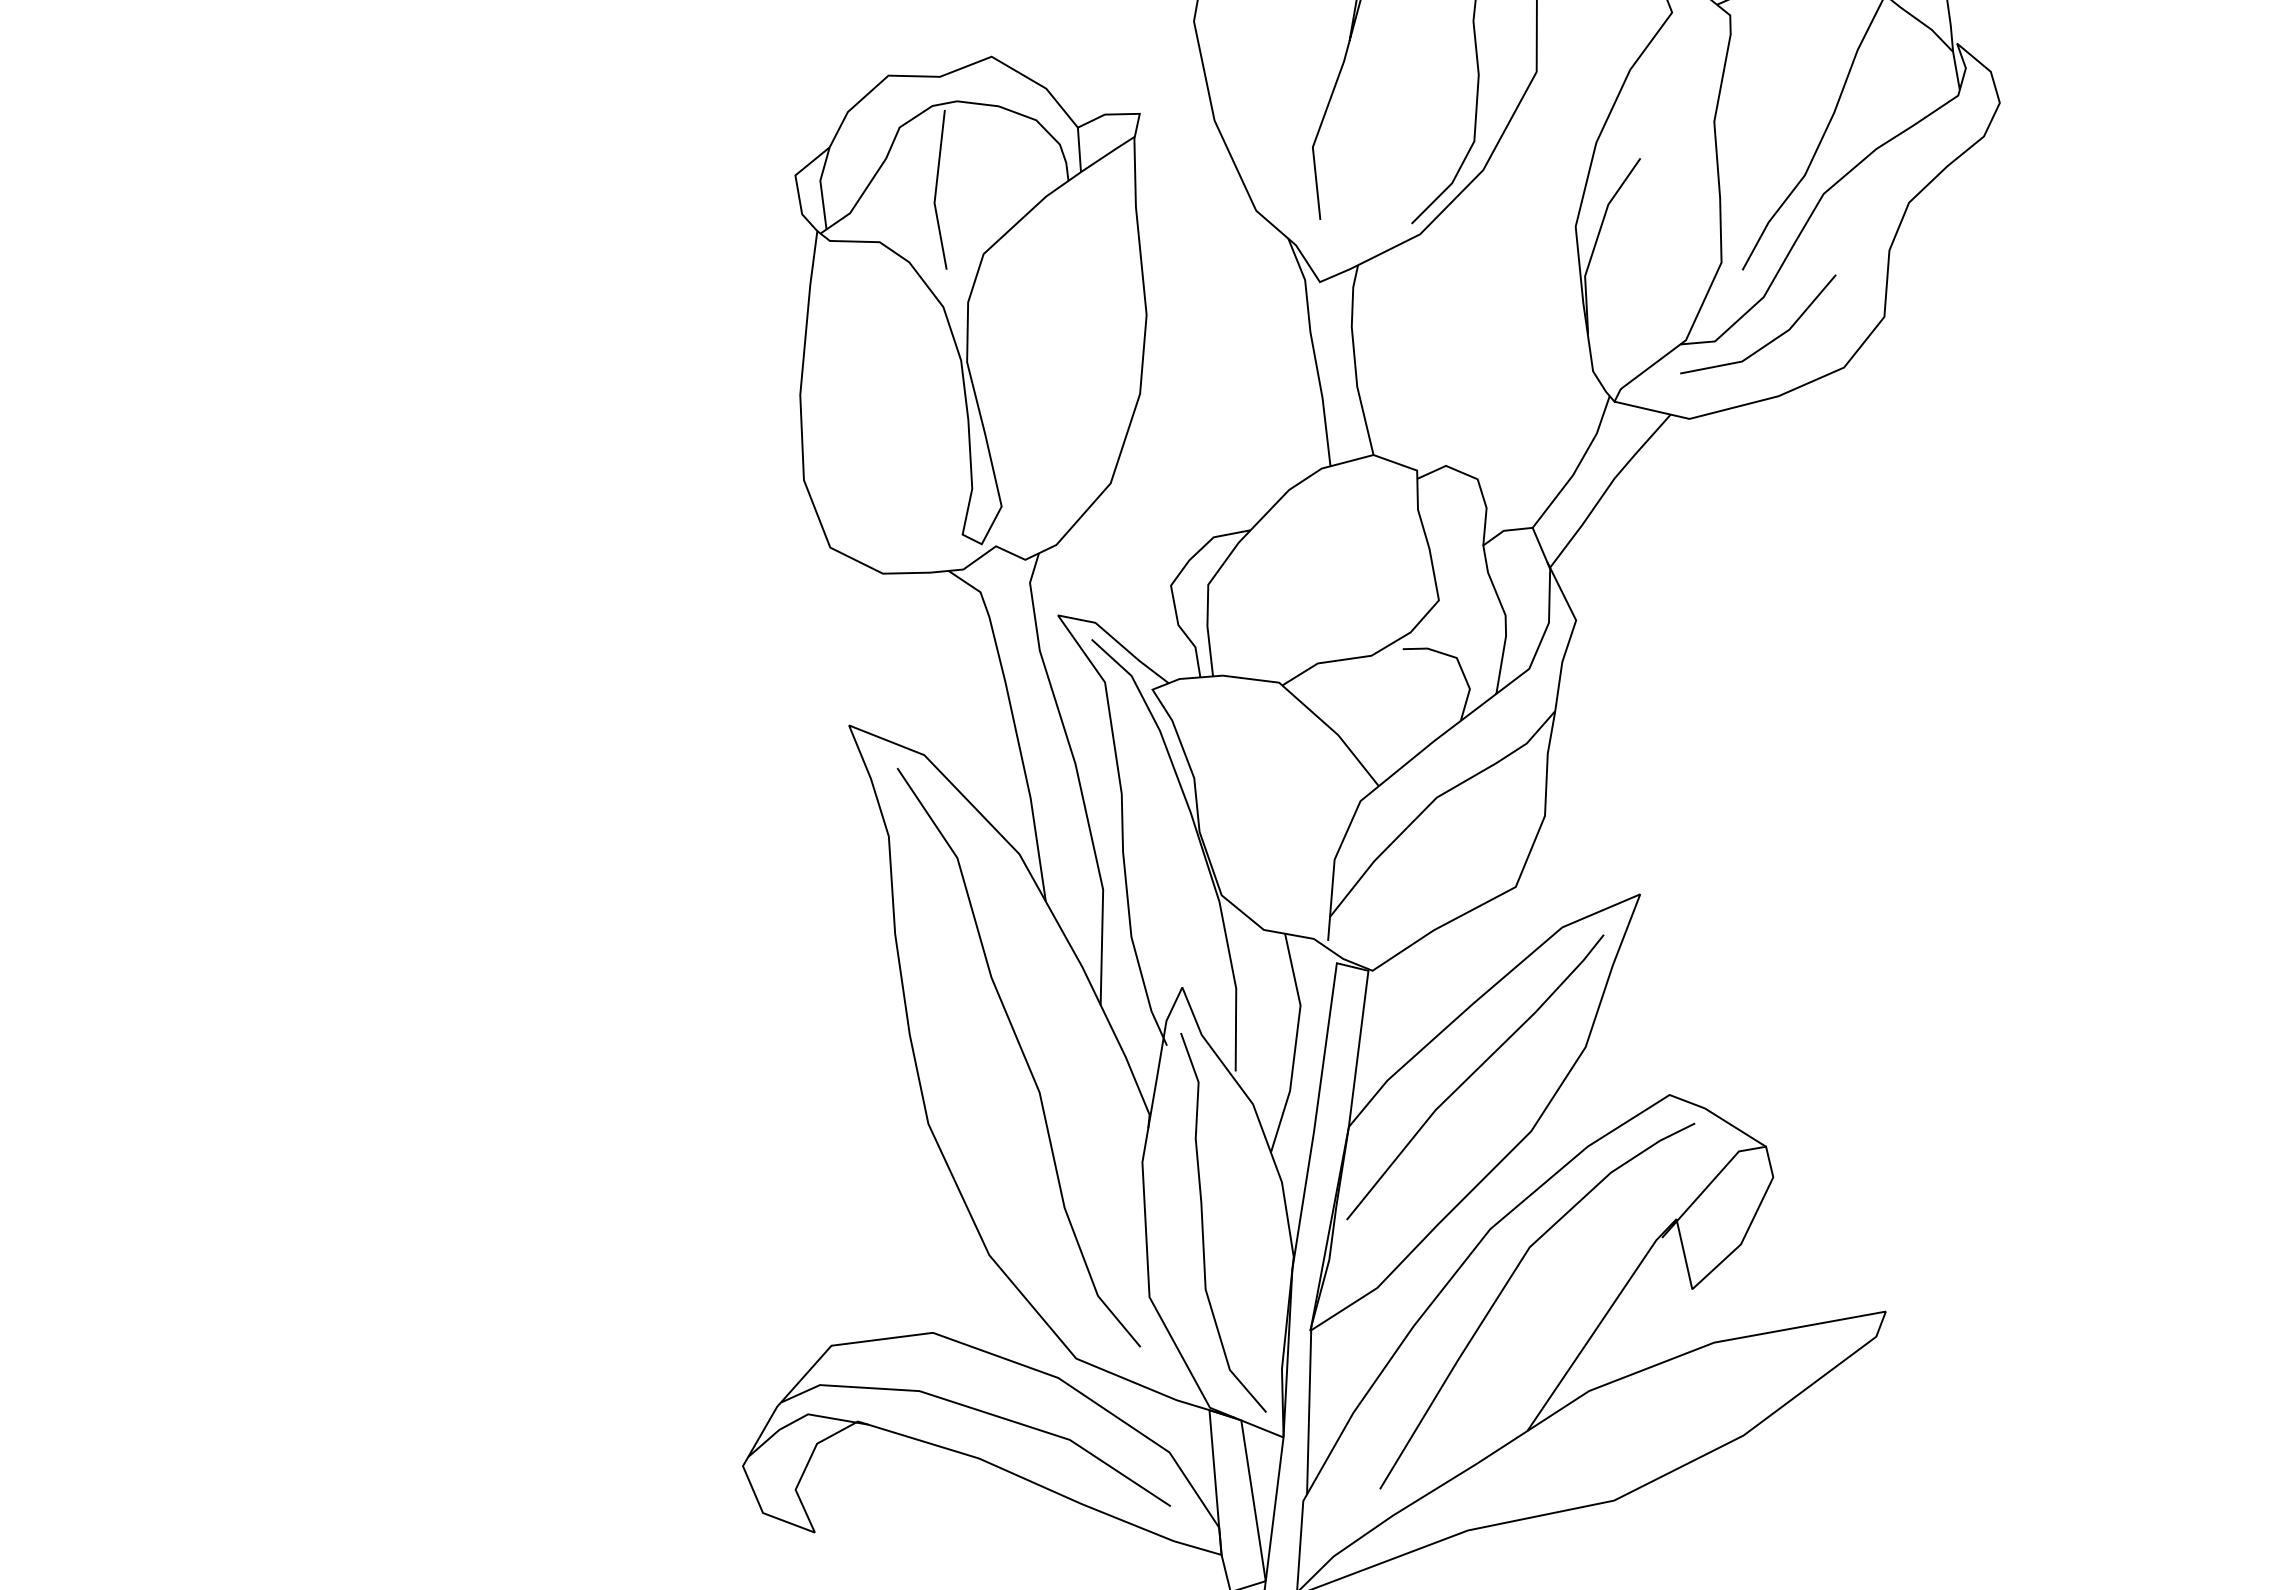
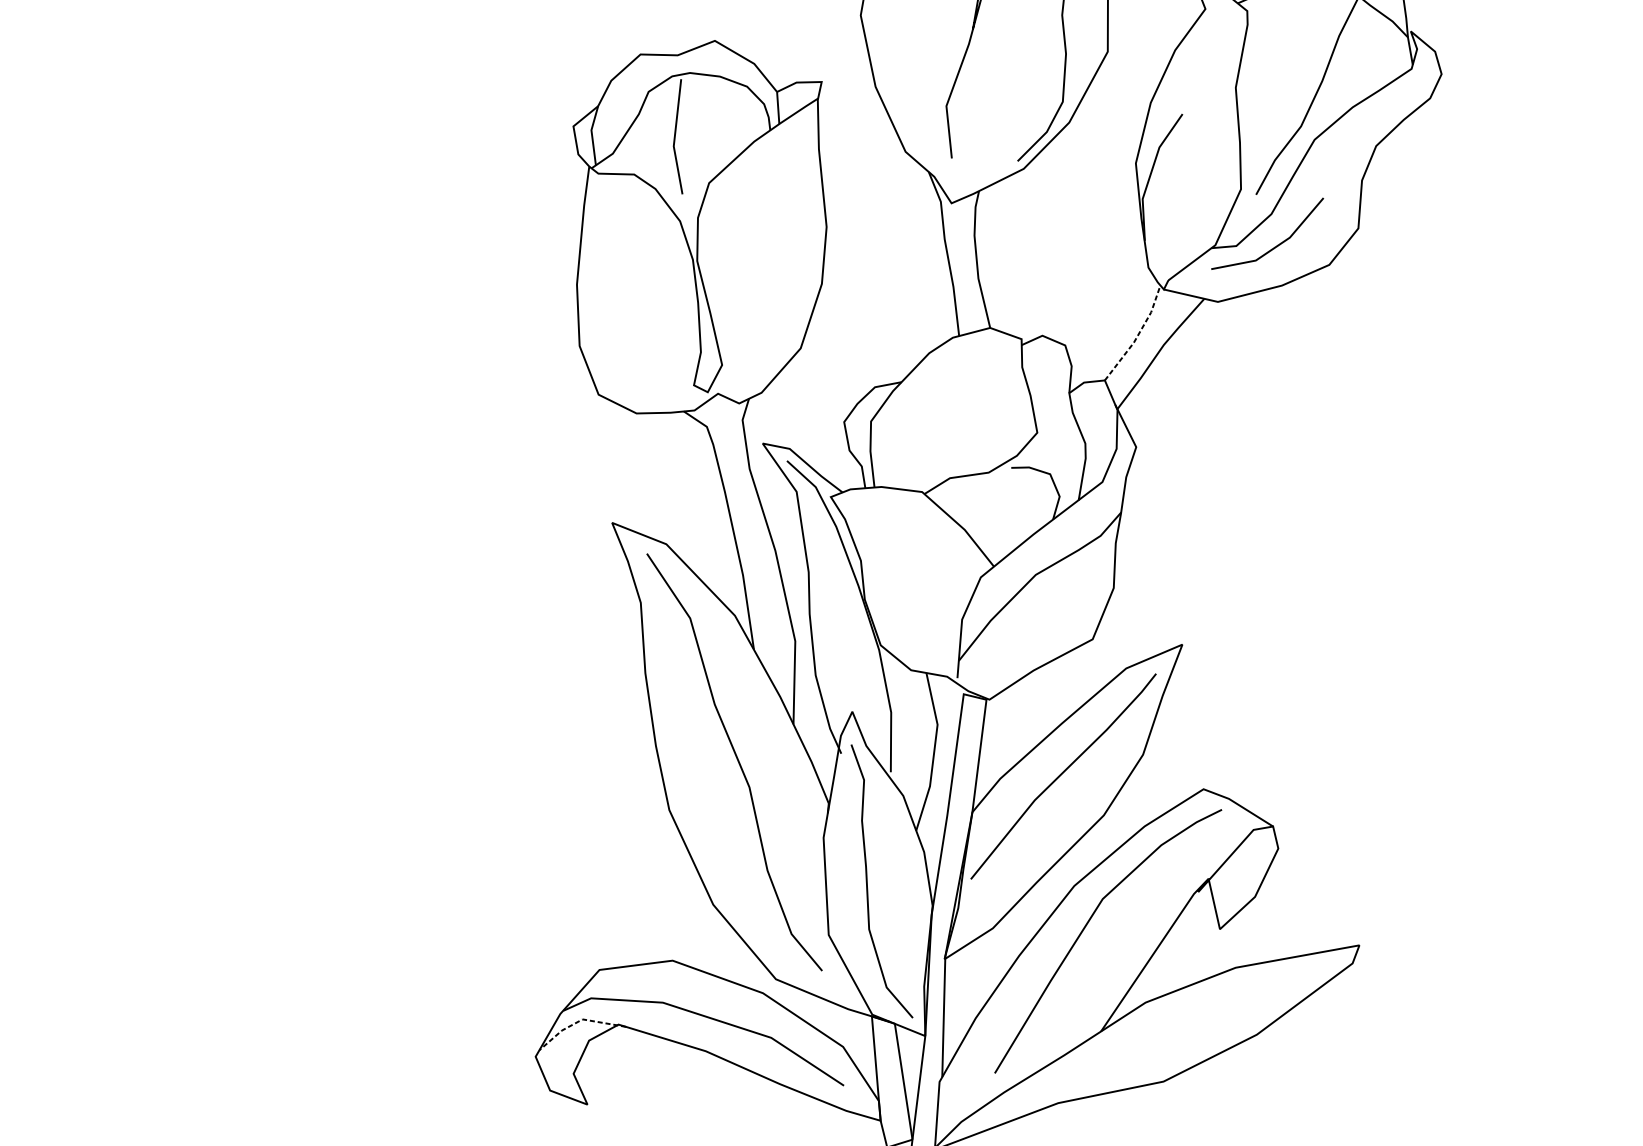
line: (1578, 466) -> (1137, 336), solid -> dashed
line: (802, 1417) -> (578, 1021), solid -> dashed

